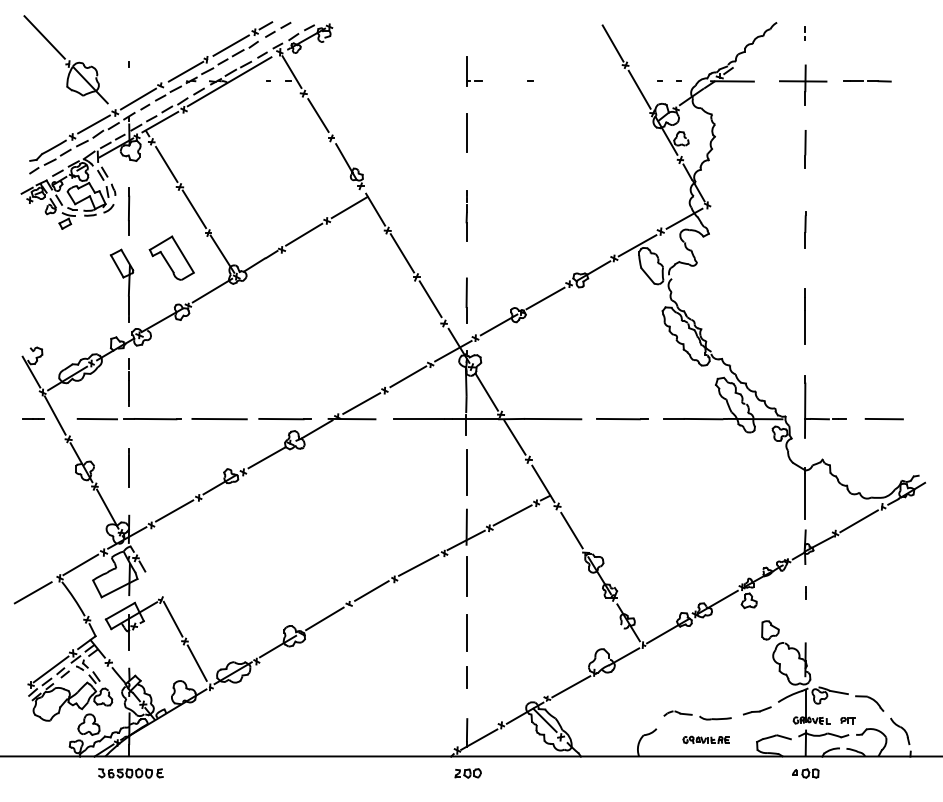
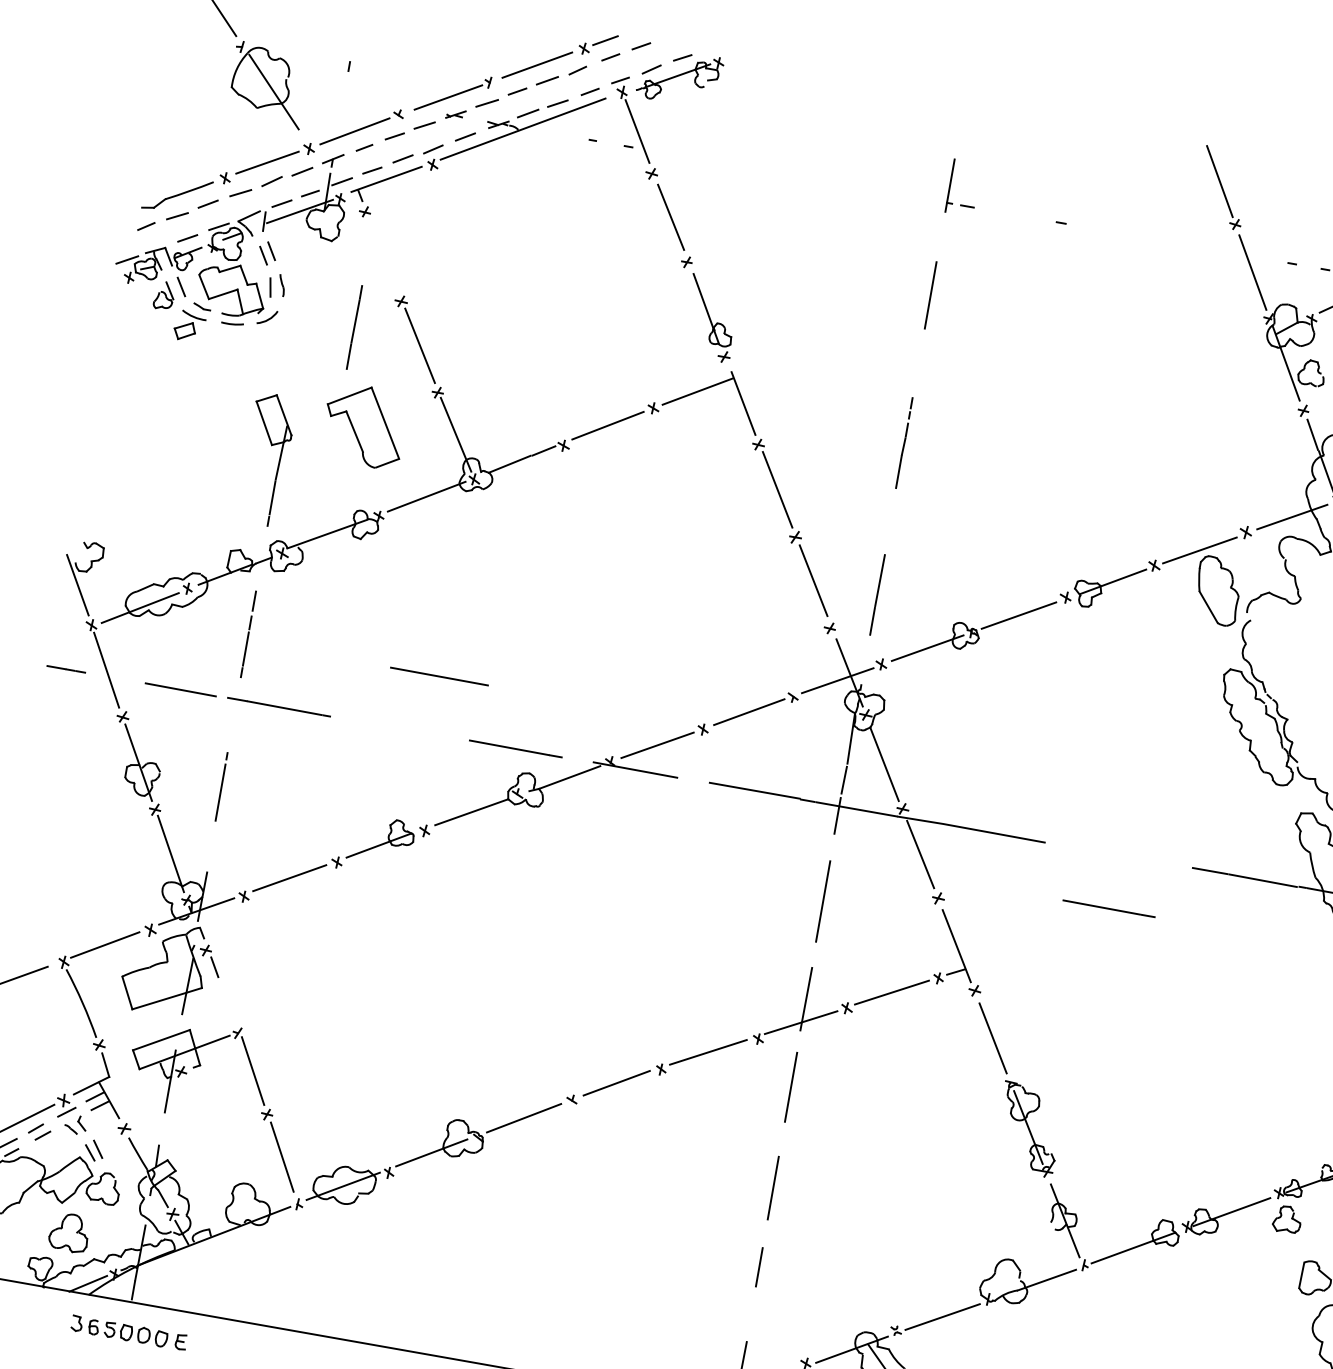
line: (166, 164) -> (384, 256), removed
line: (129, 211) -> (355, 327), moved
line: (219, 419) -> (439, 677), moved
line: (622, 419) -> (1108, 909), moved

